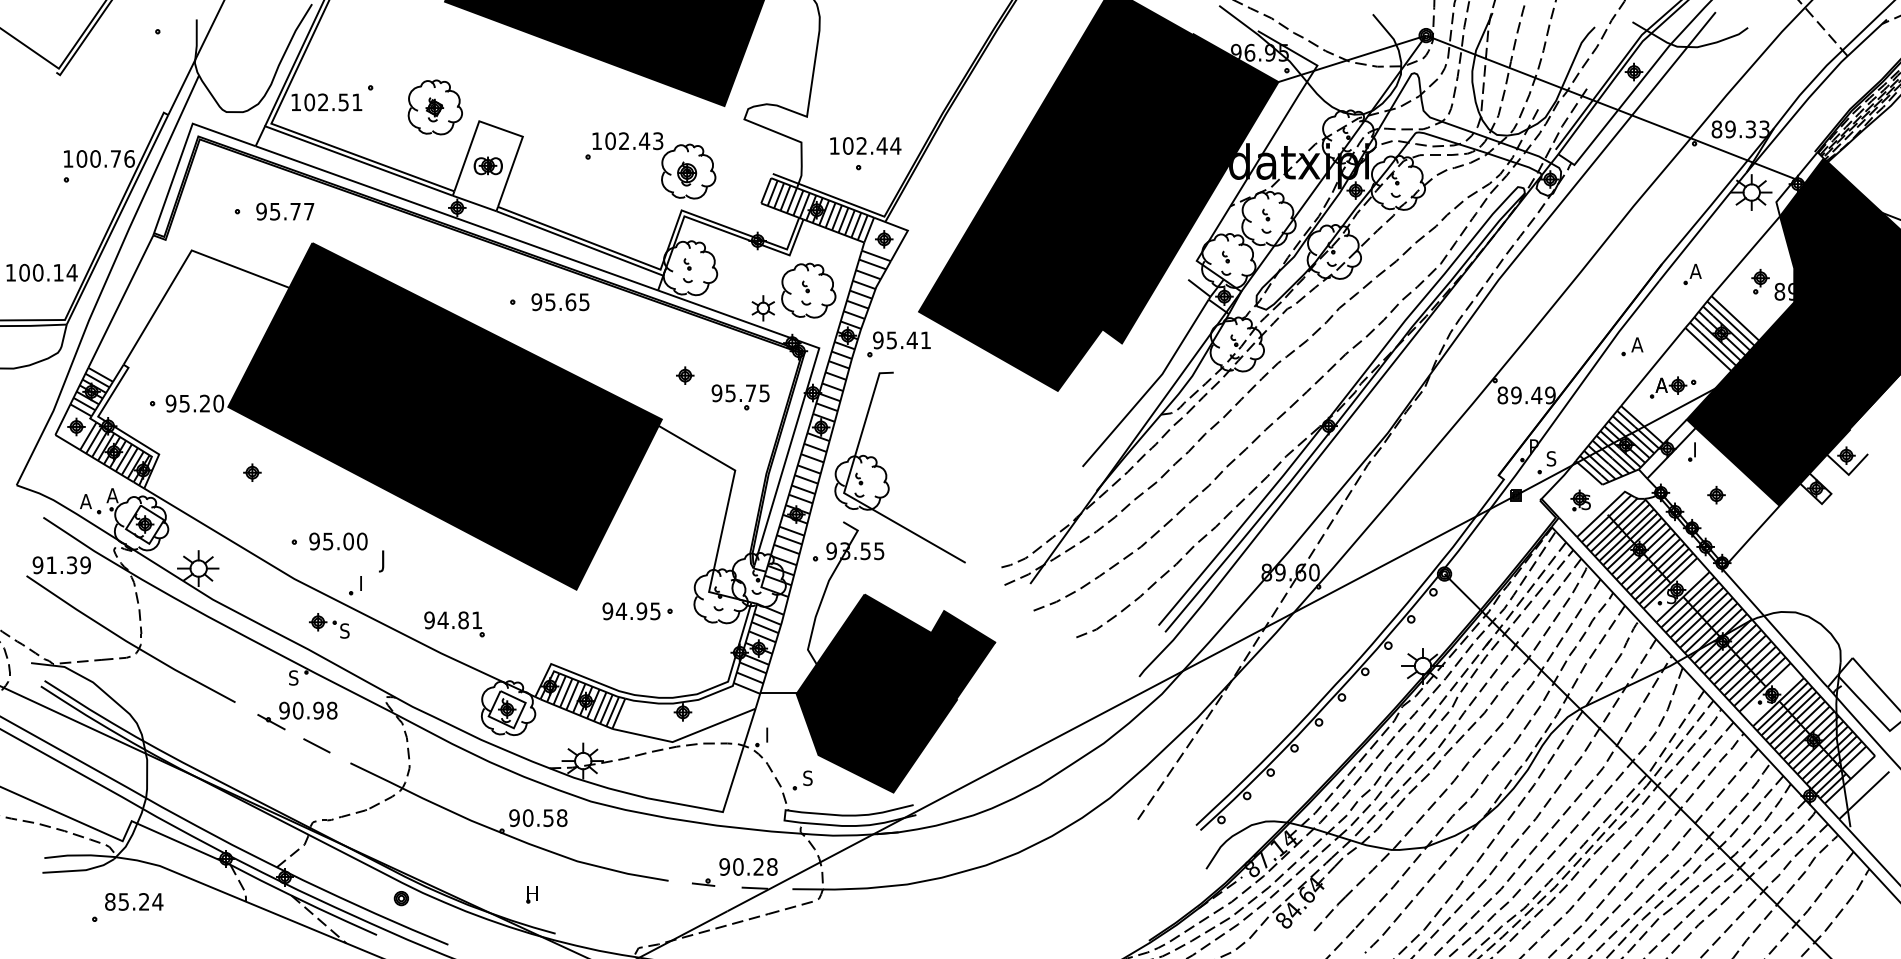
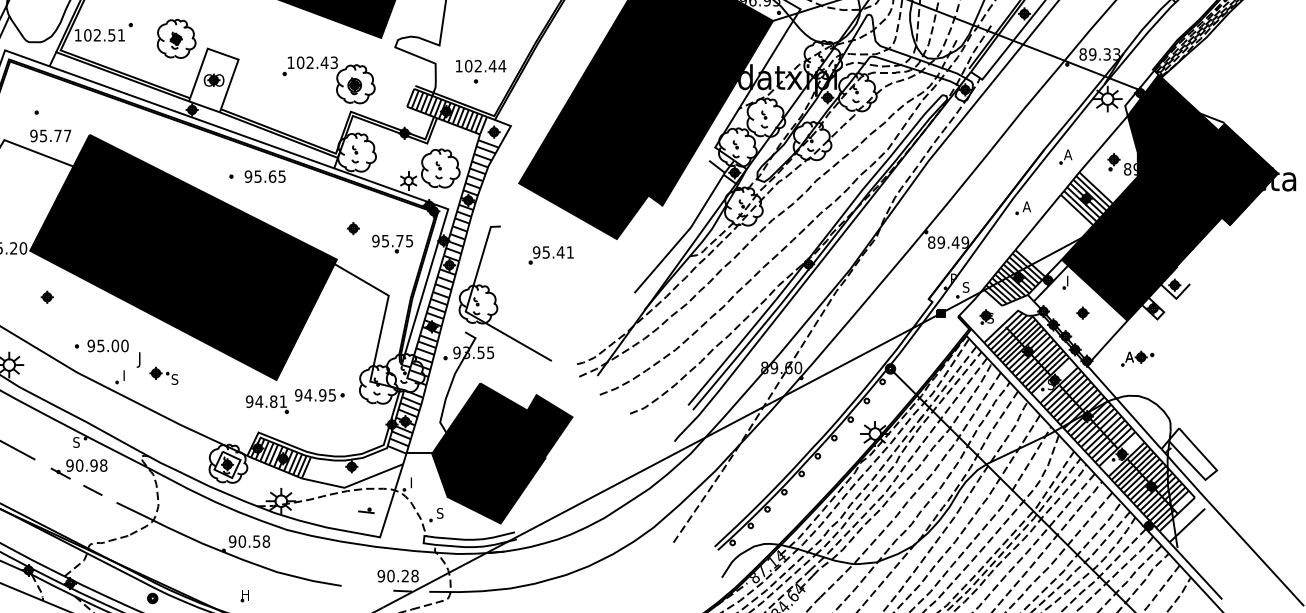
text: (285, 211) -> (50, 135), moved
part: (898, 344) -> (550, 255), moved
part: (1673, 387) -> (1138, 358), moved
part: (454, 624) -> (267, 404), moved
part: (329, 625) -> (164, 375), moved
part: (703, 882) -> (366, 510), moved

